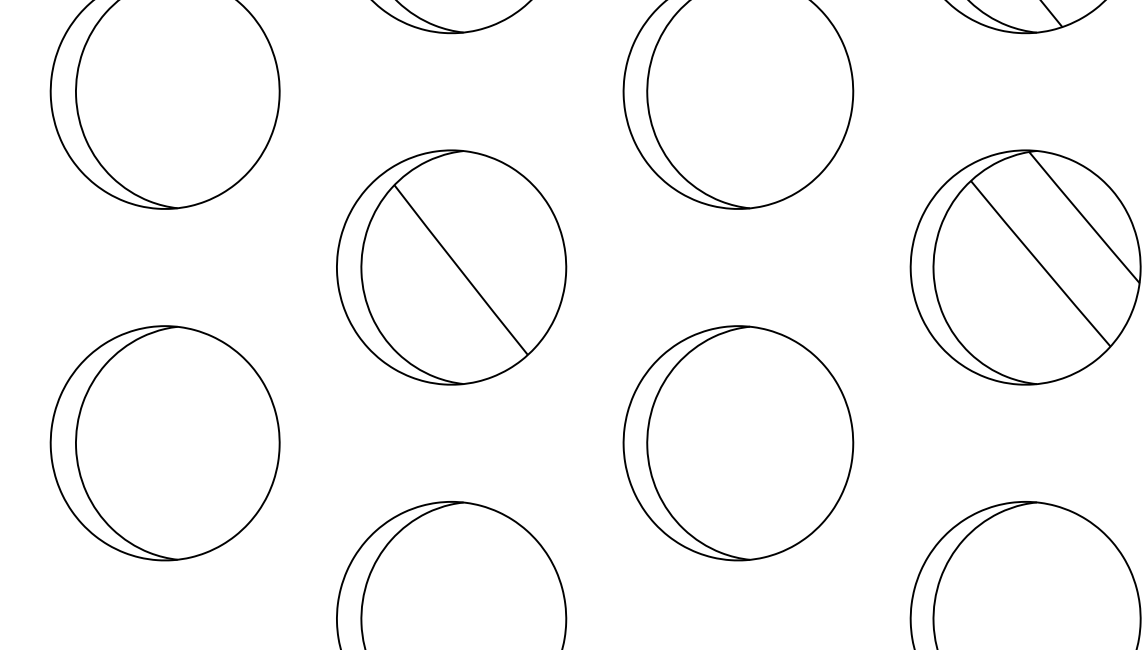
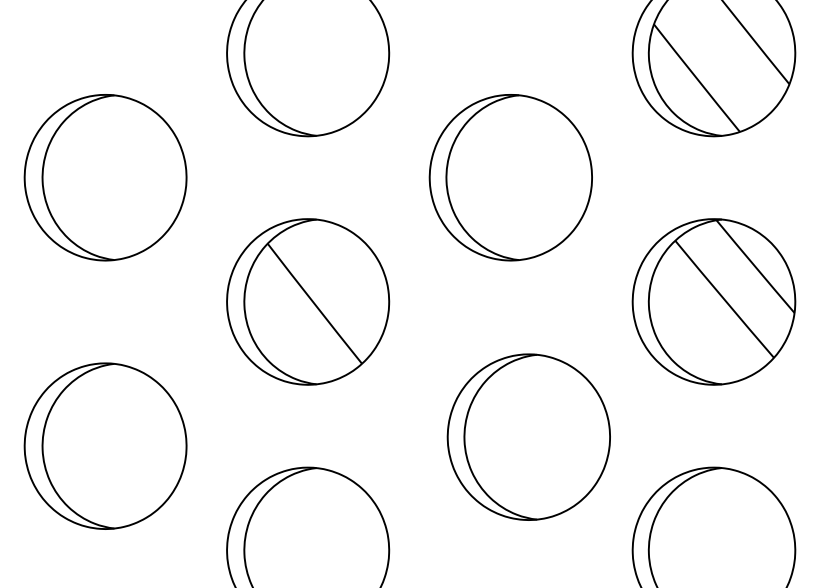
part: (165, 442) -> (105, 445), moved
part: (737, 442) -> (528, 436), moved

